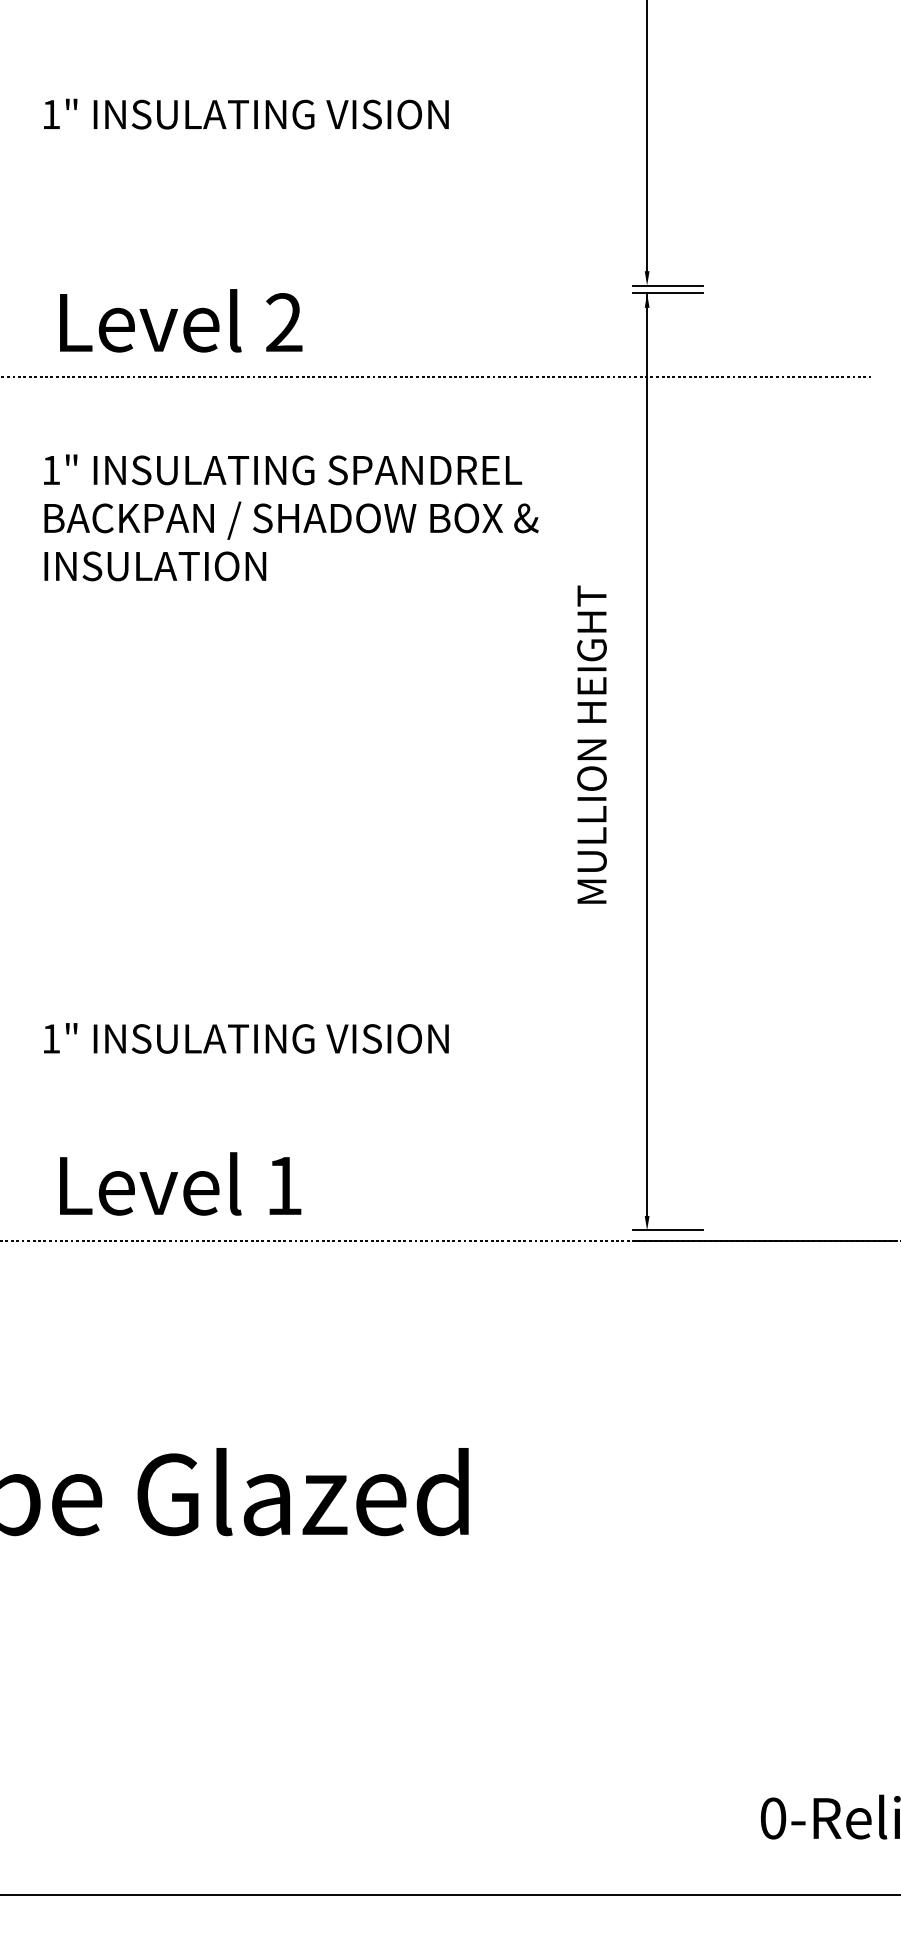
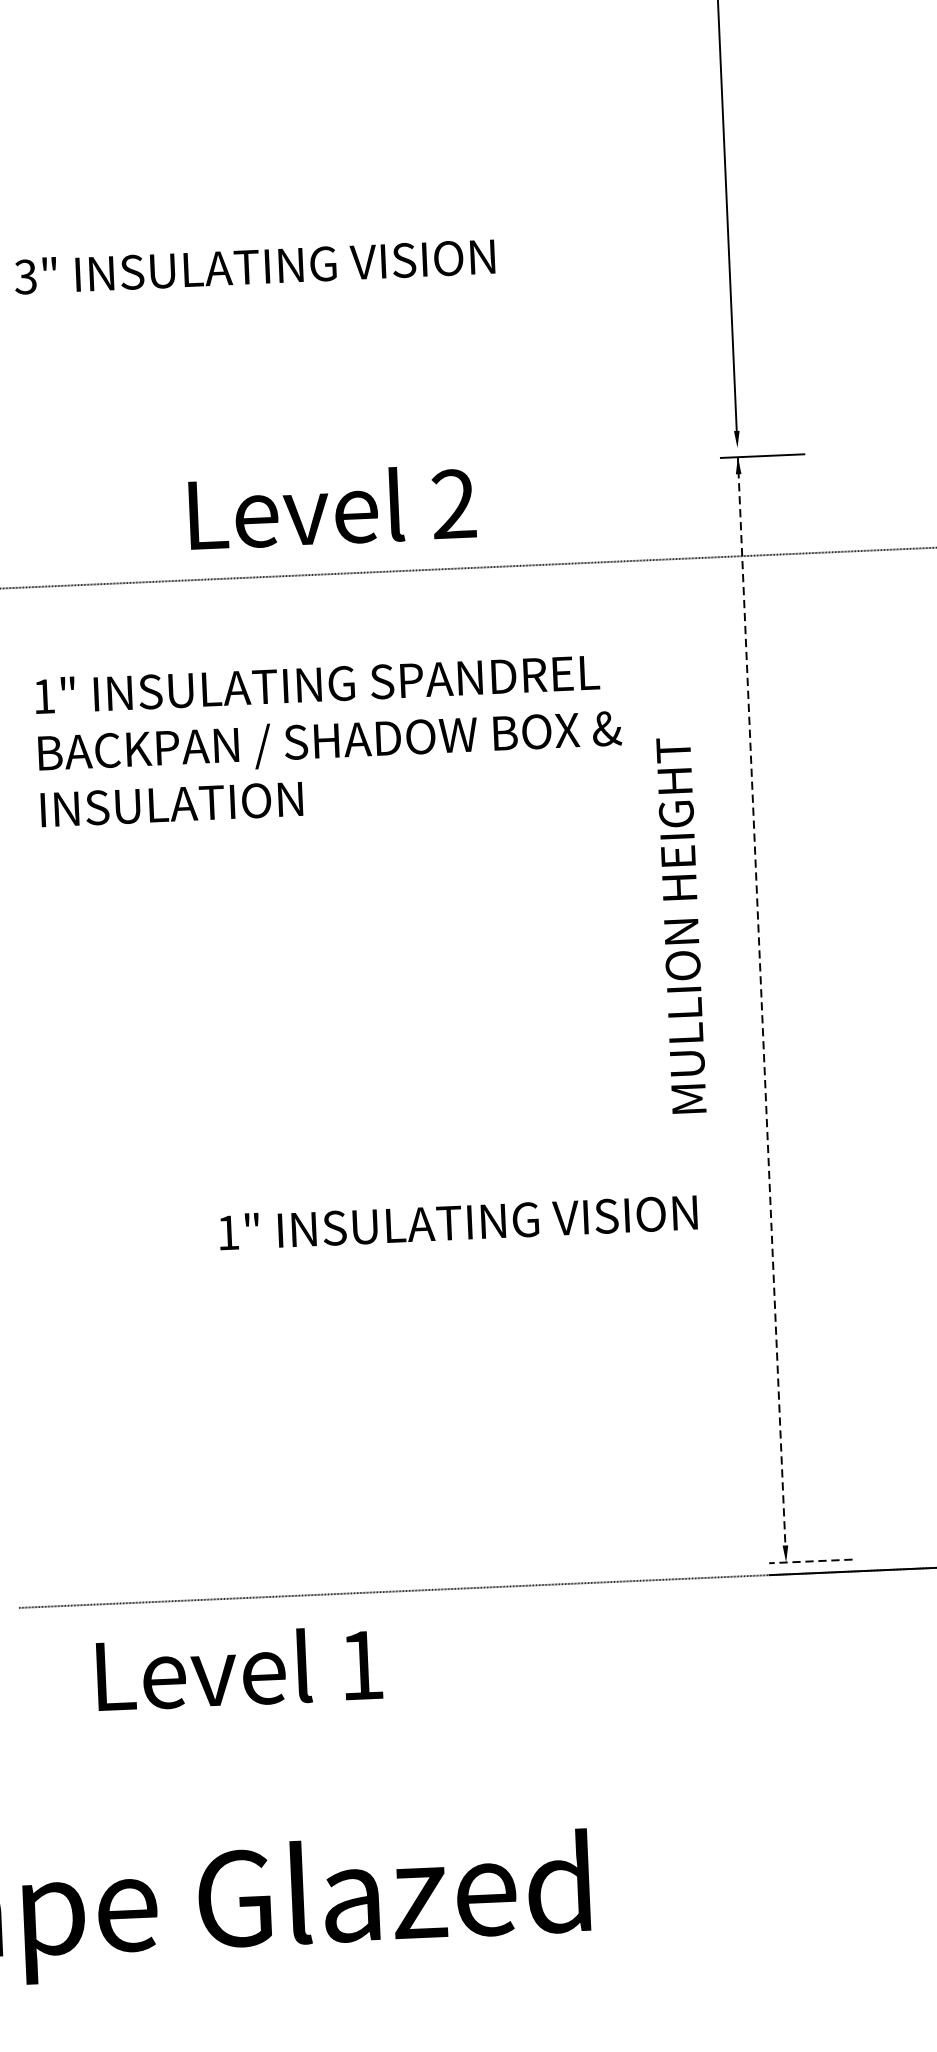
text: (51, 114) -> (26, 276), 1" -> 3"
line: (667, 285) -> (761, 446), removed
text: (181, 320) -> (332, 506), moved
text: (591, 744) -> (680, 925), moved
line: (647, 756) -> (762, 1003), solid -> dashed
text: (246, 1038) -> (458, 1222), moved
text: (180, 1183) -> (239, 1667), moved
line: (667, 1230) -> (810, 1561), solid -> dashed

